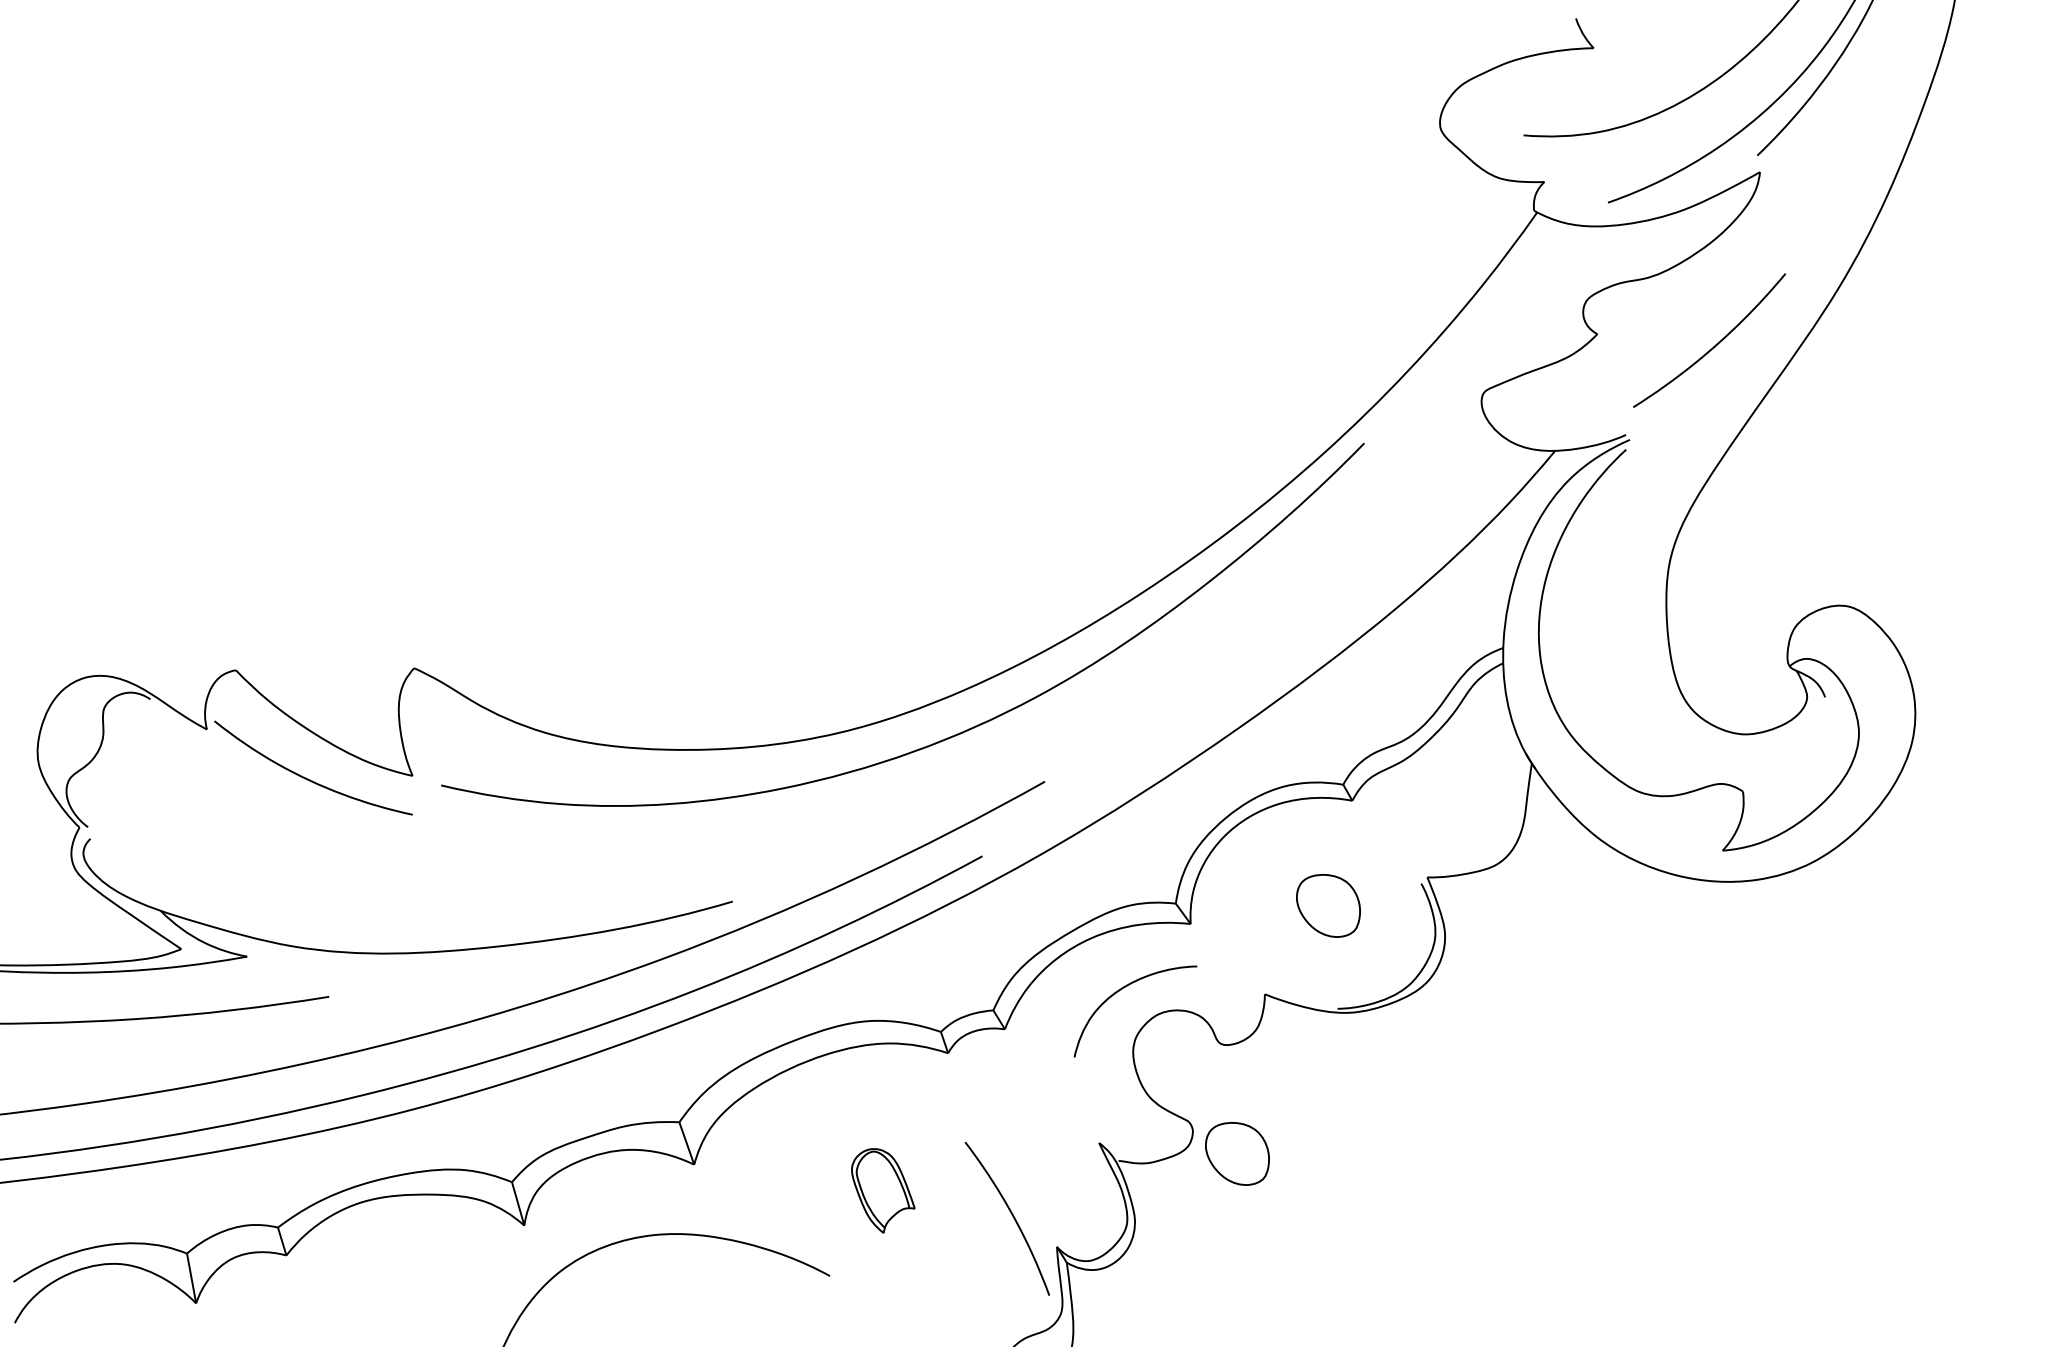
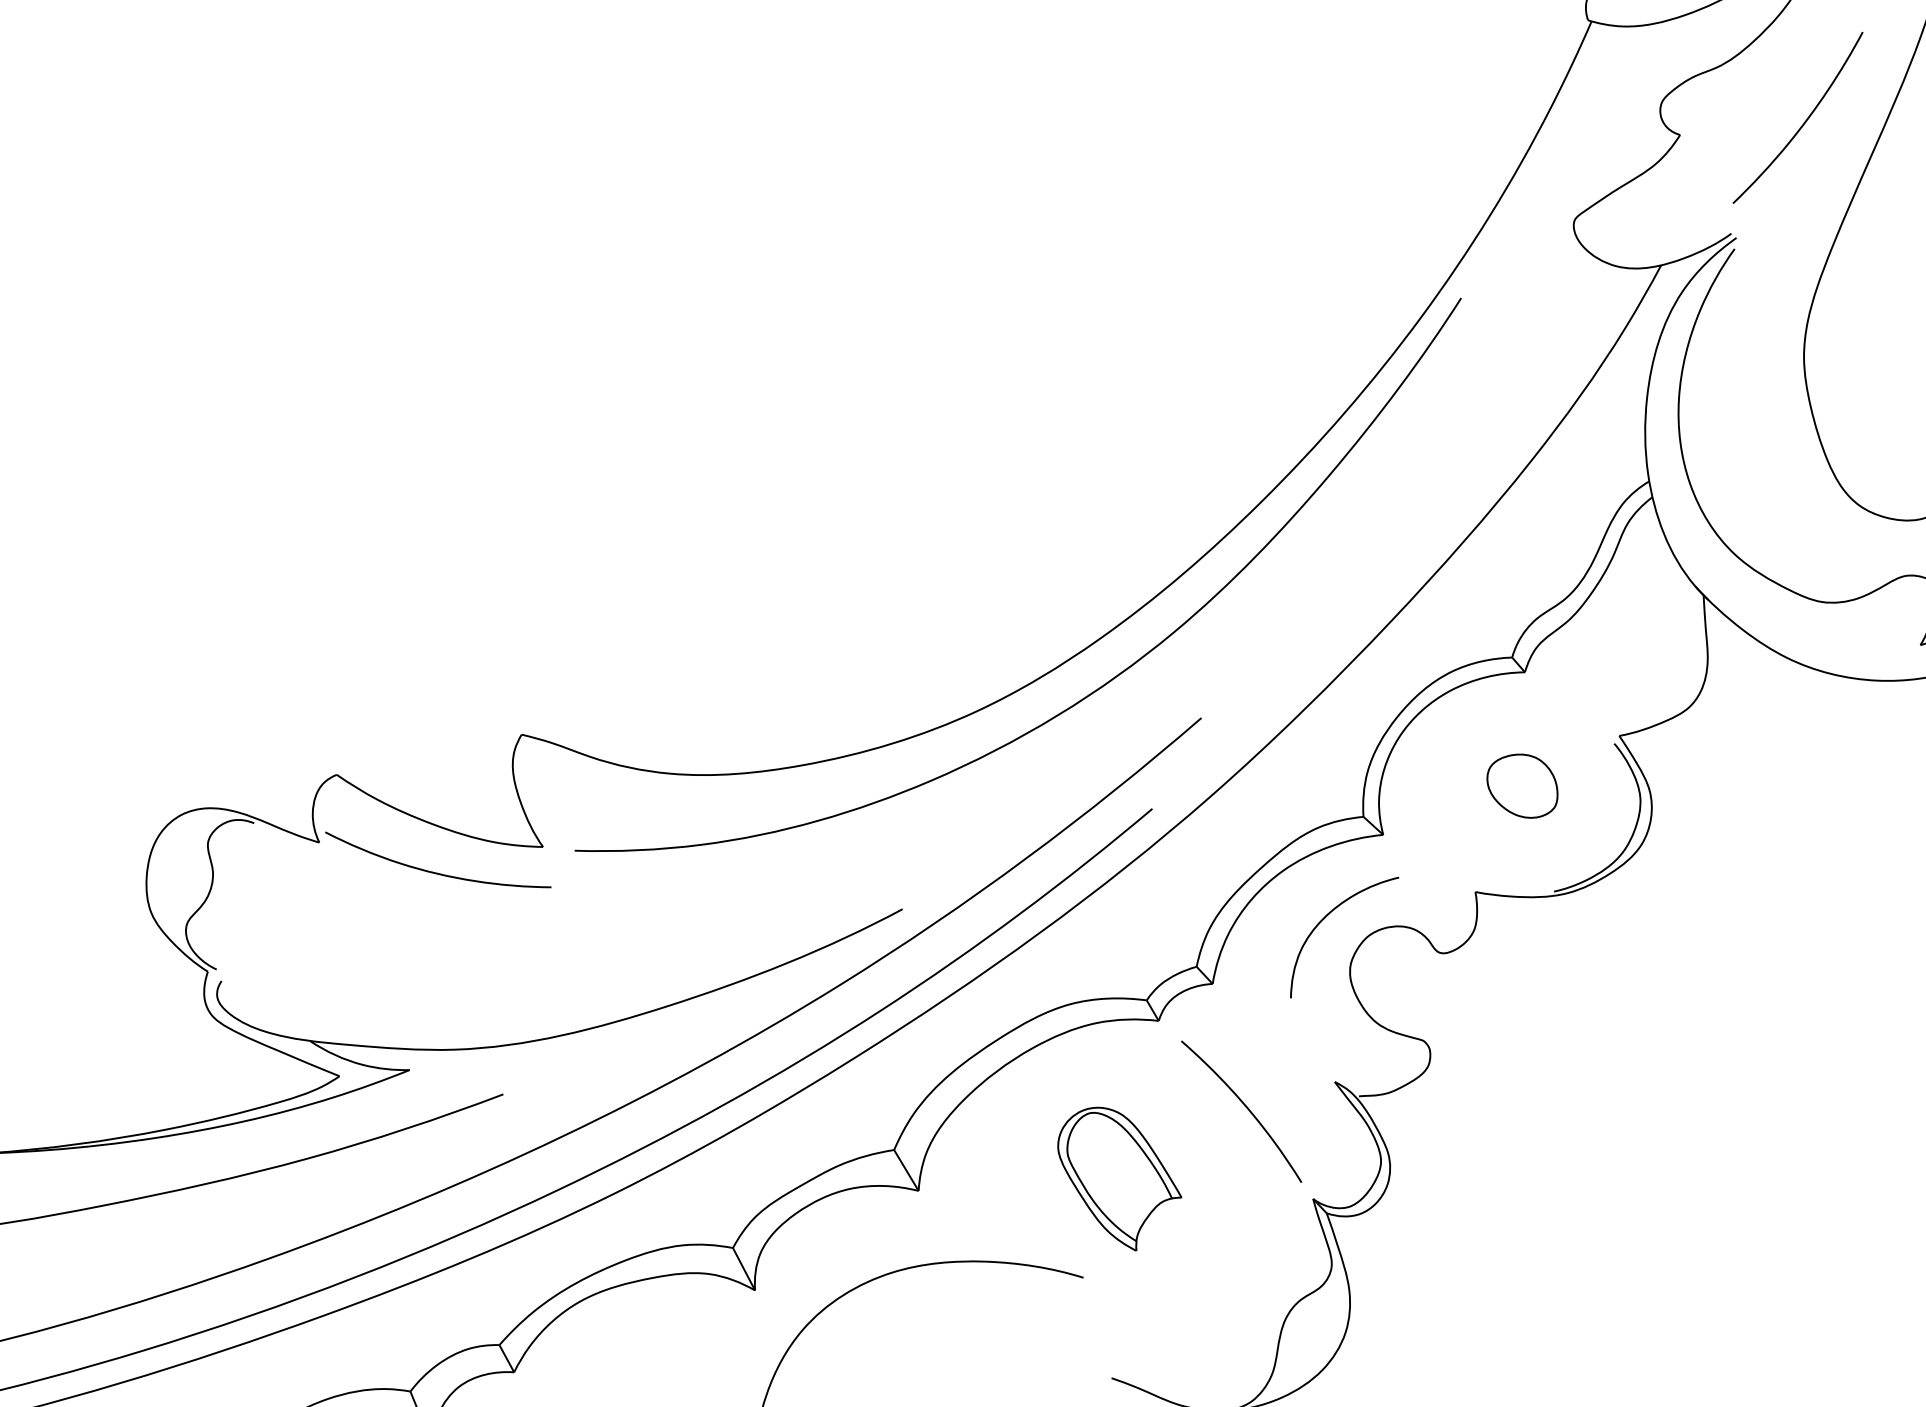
part: (1237, 1153) -> (1480, 1063), removed
part: (883, 1190) -> (1120, 1177), size x1.67
curve: (1011, 1215) -> (1245, 1107), moved

